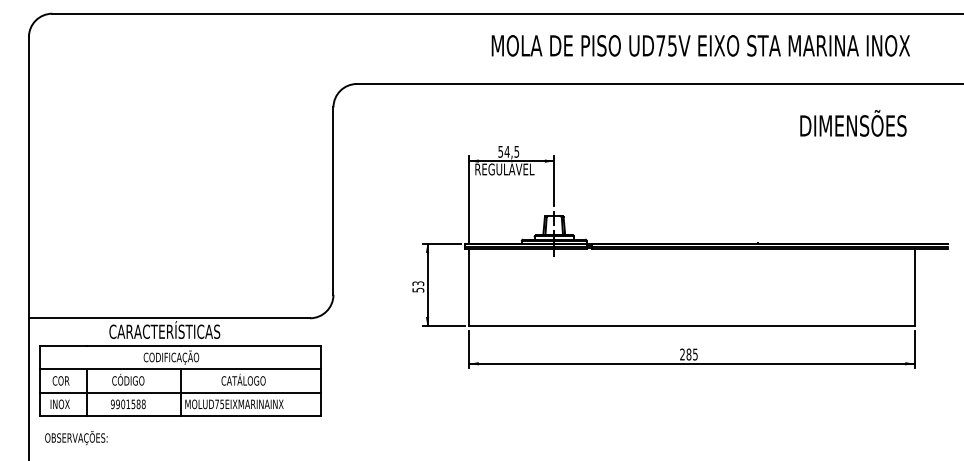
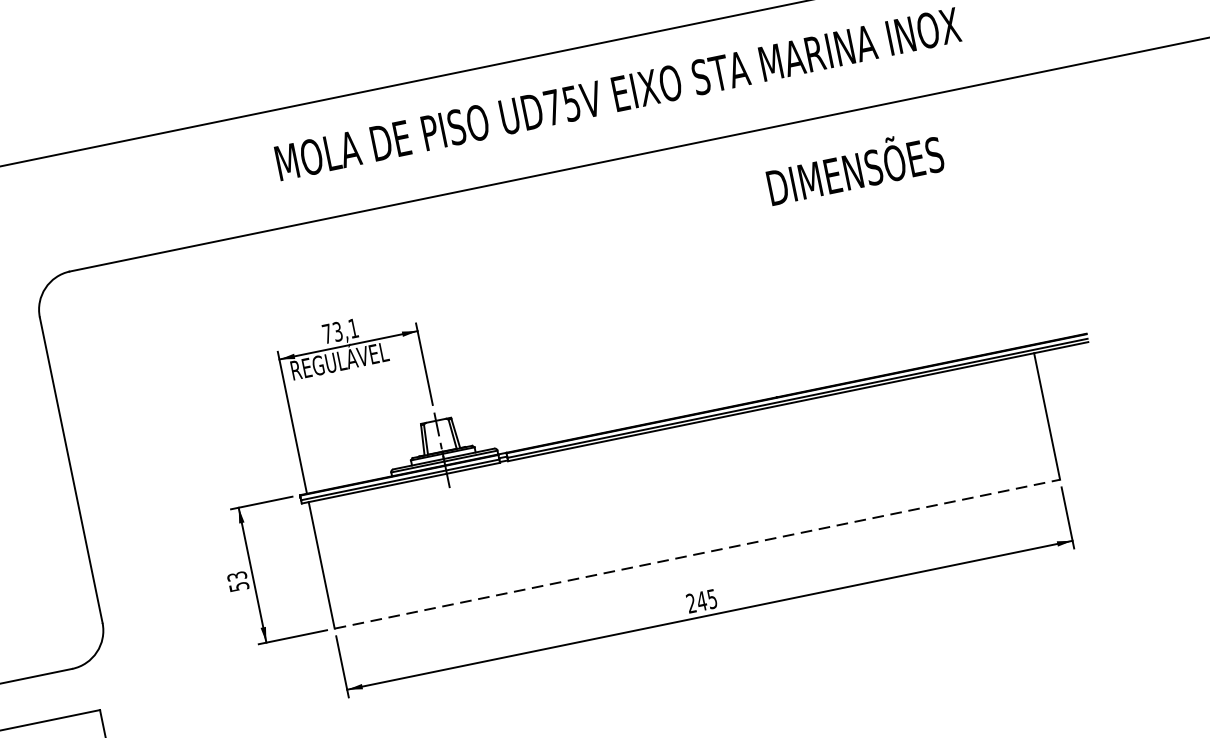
text: (853, 123) -> (854, 167), moved
text: (508, 151) -> (339, 330), 54,5 -> 73,1
line: (692, 326) -> (698, 554), solid -> dashed
text: (688, 354) -> (701, 601), 285 -> 245

